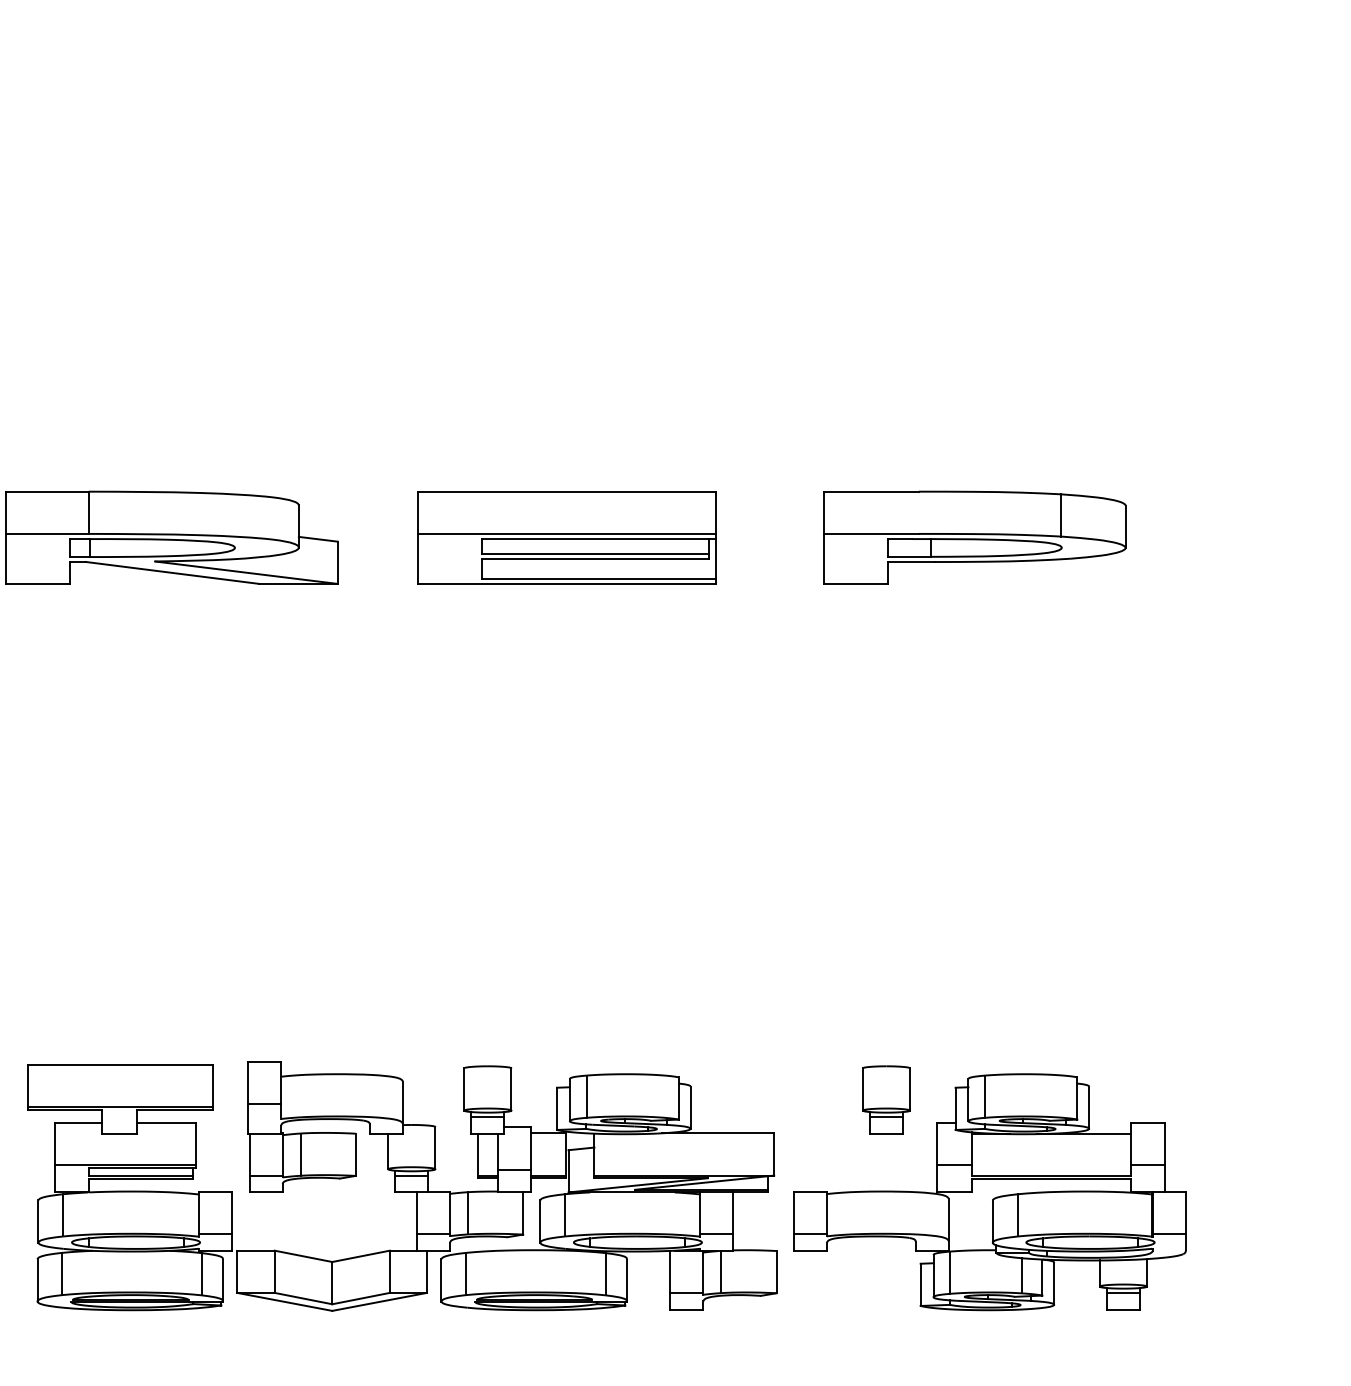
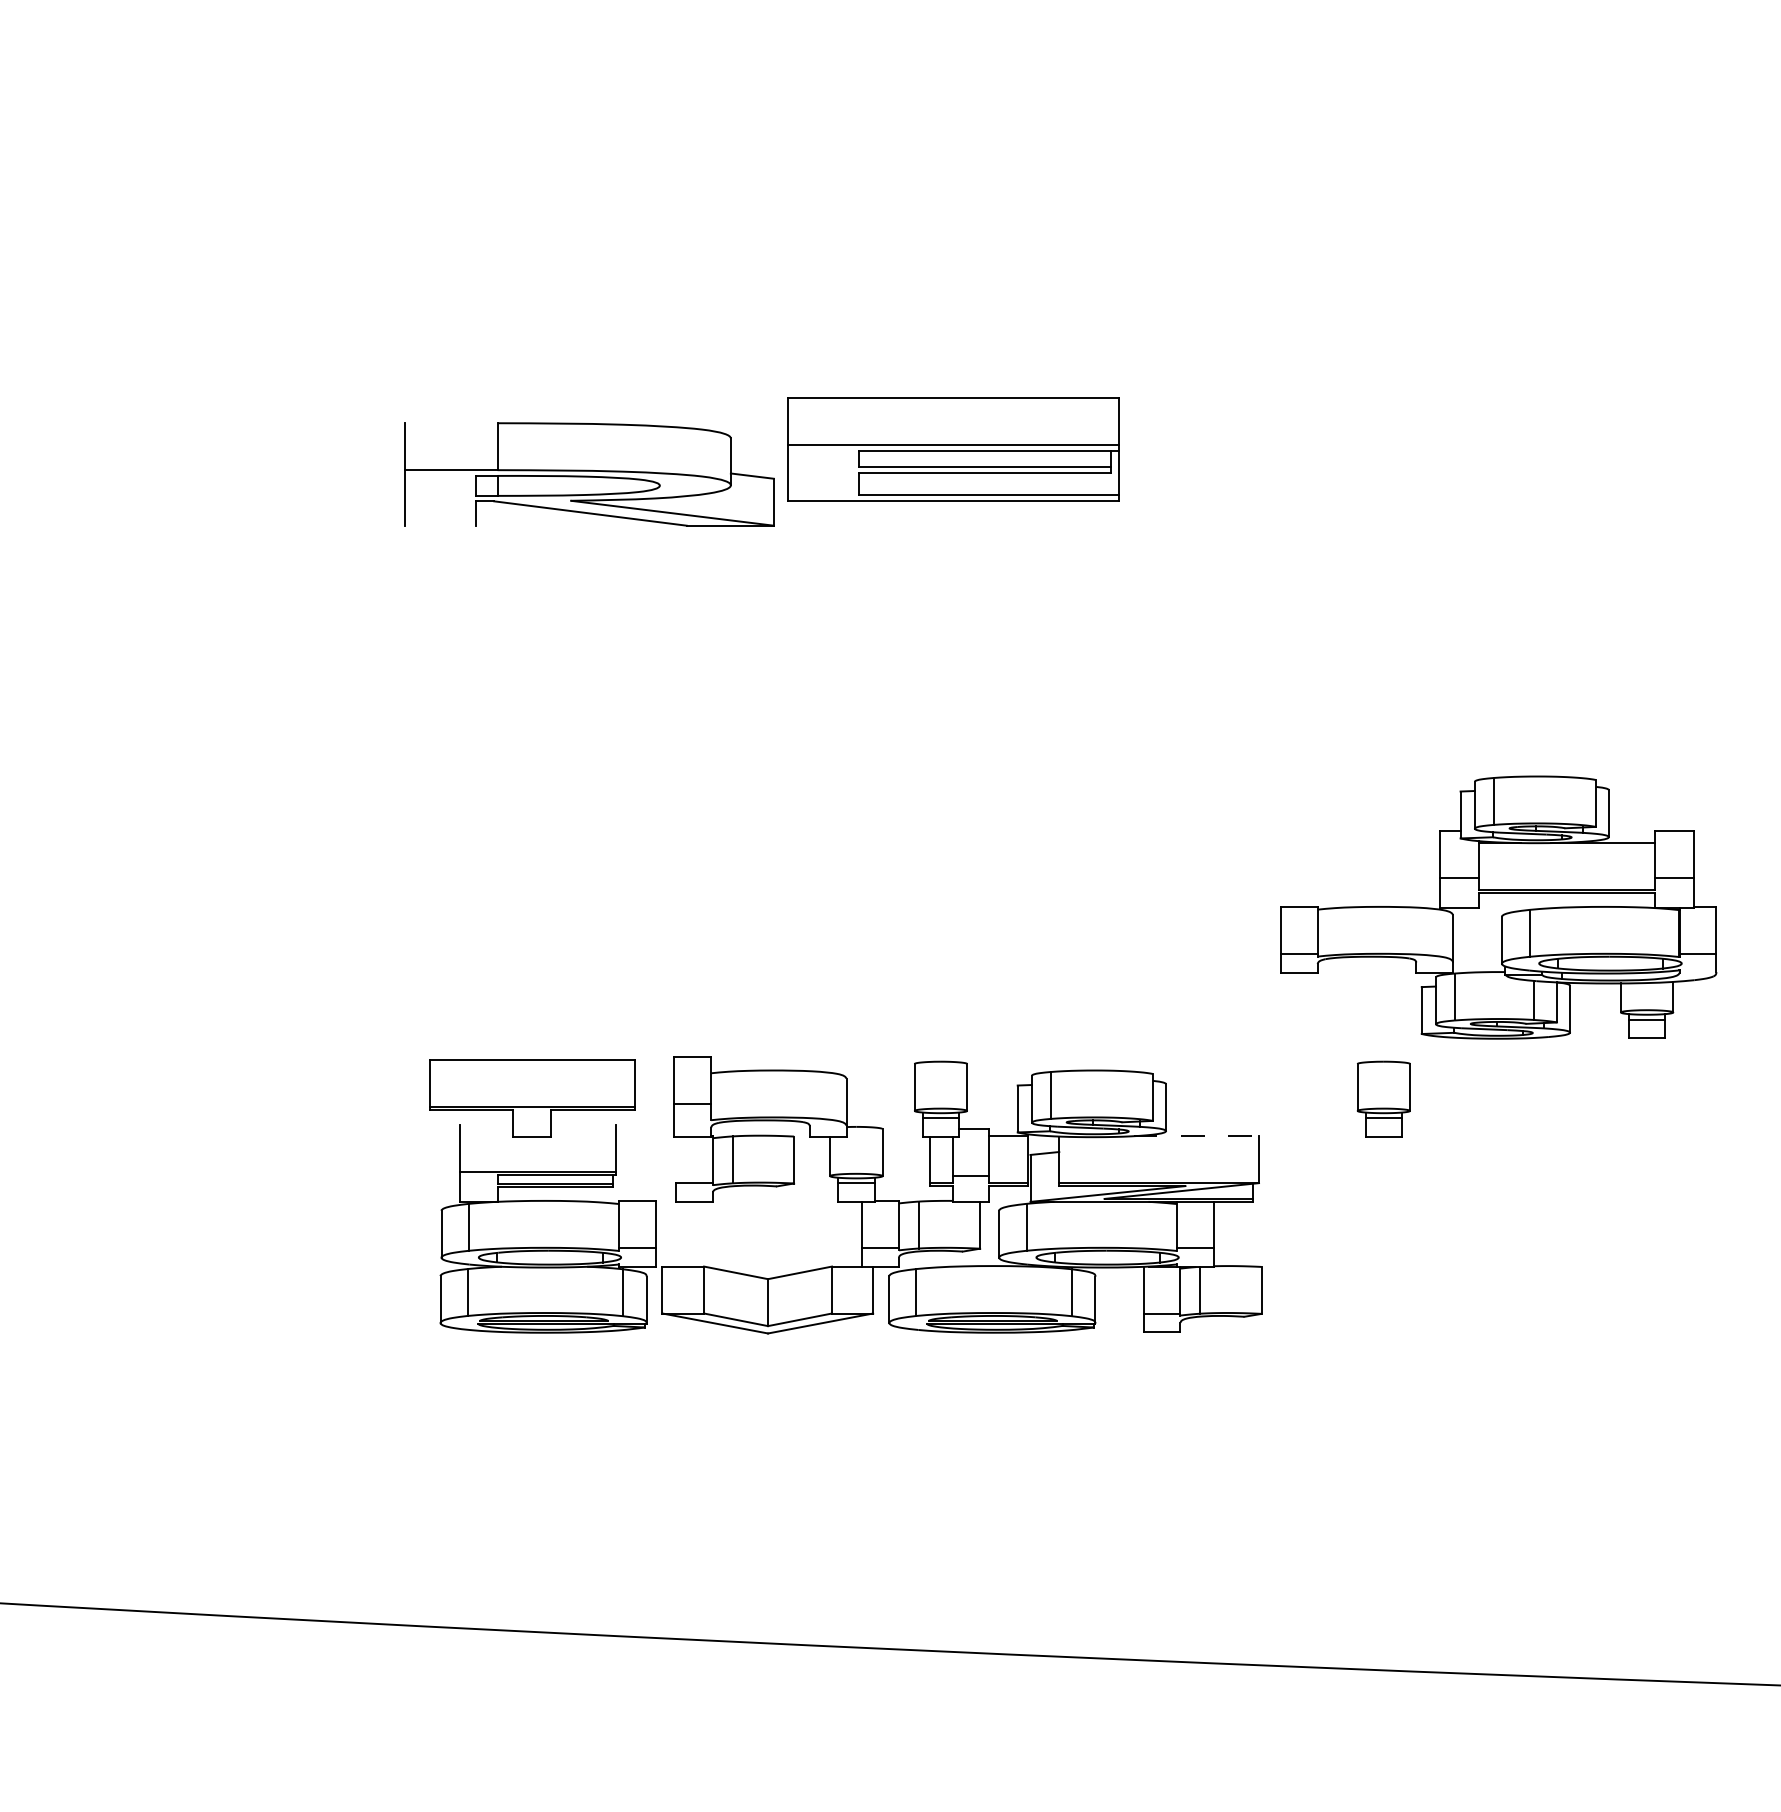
line: (47, 491) -> (451, 423), removed
part: (566, 537) -> (953, 449), moved
part: (975, 537) -> (1482, 474), removed
line: (37, 583) -> (440, 525), removed
line: (78, 1122) -> (485, 1124), removed
line: (166, 1122) -> (583, 1124), removed
line: (717, 1133) -> (1196, 1136), solid -> dashed
line: (249, 1154) -> (676, 1159), removed
part: (989, 1192) -> (1498, 907), moved

